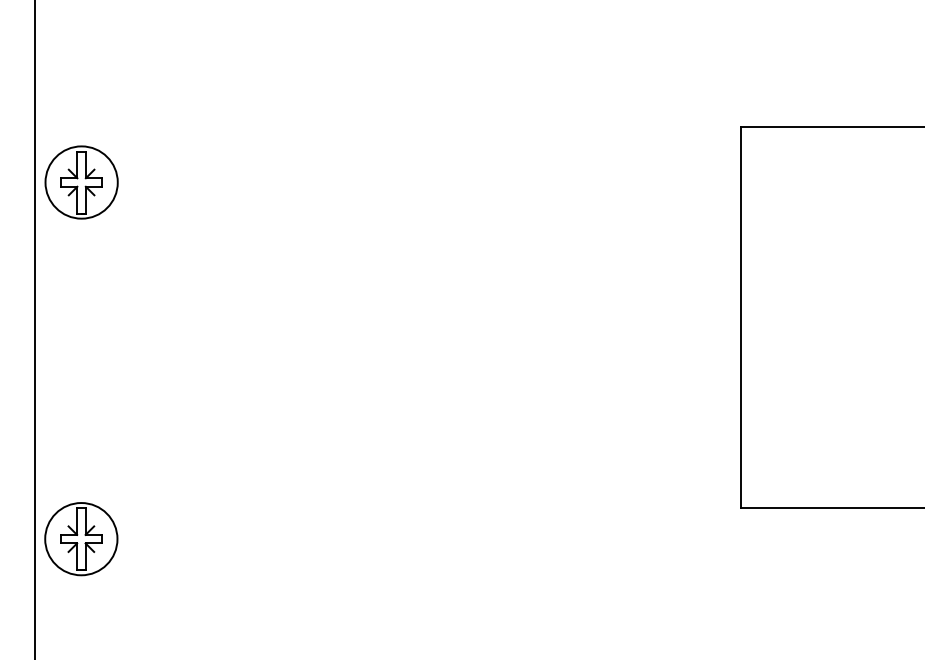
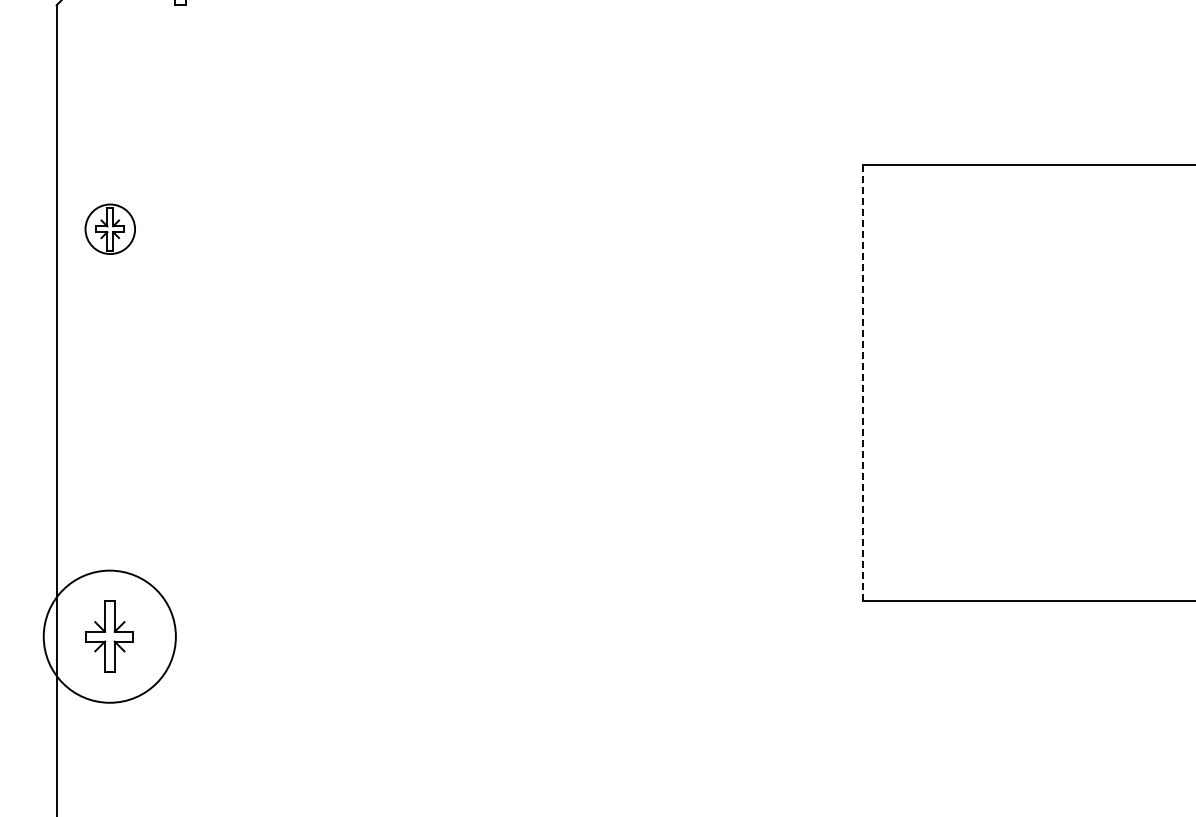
part: (81, 182) -> (110, 229), size x0.6
line: (740, 316) -> (863, 382), solid -> dashed
circle: (81, 538) -> (109, 636), size x1.6

